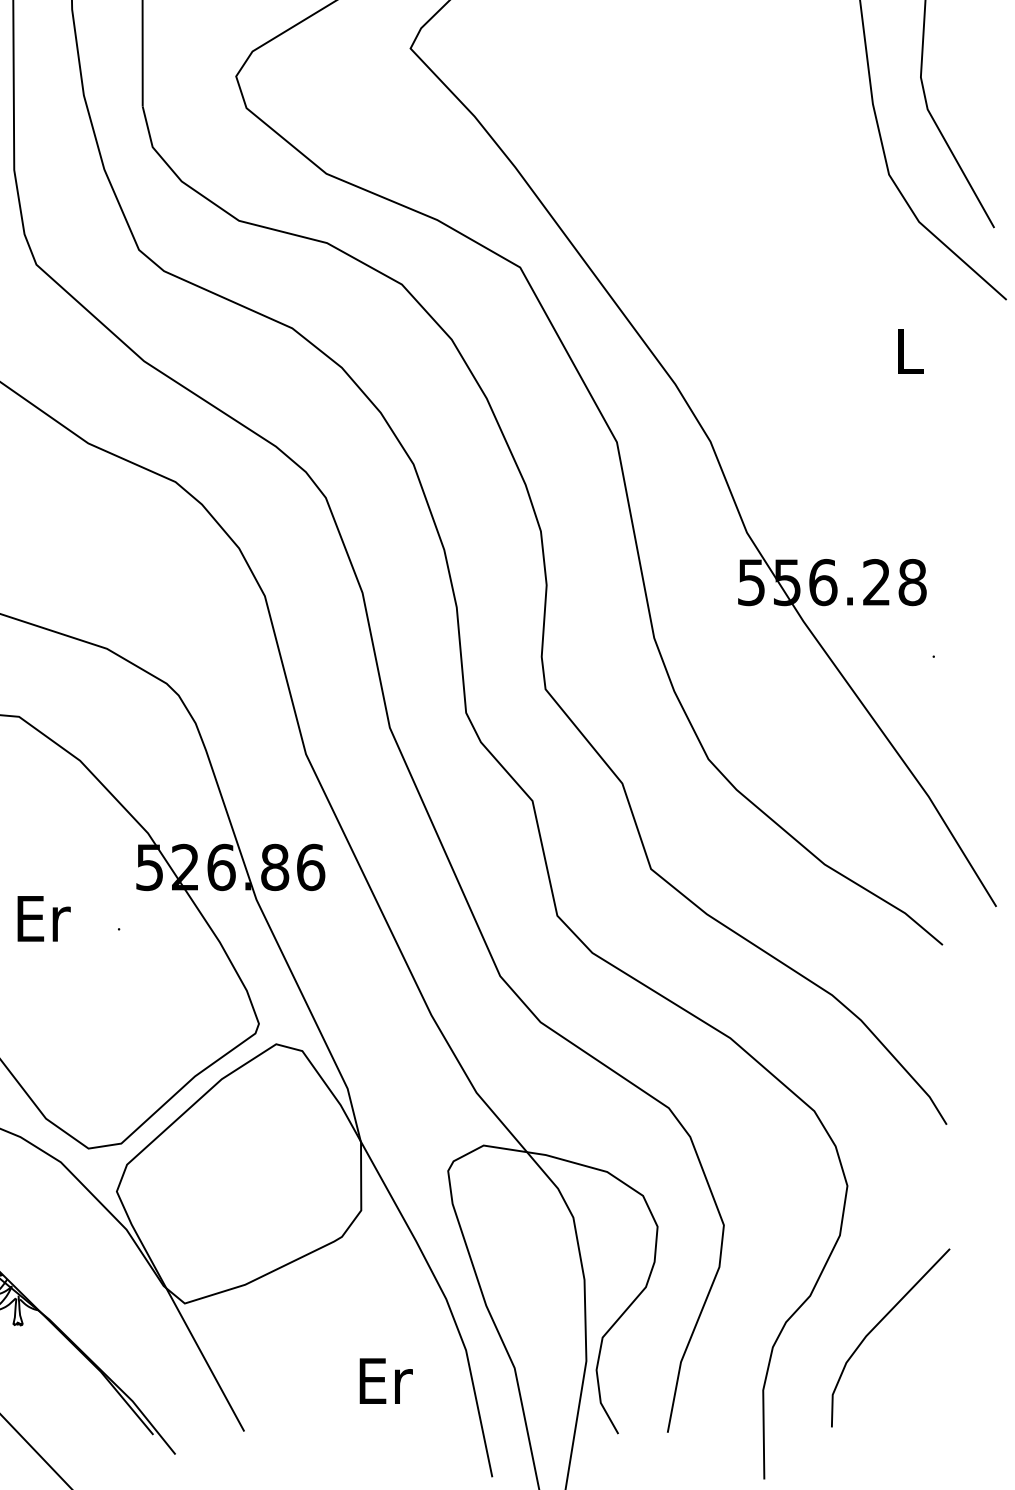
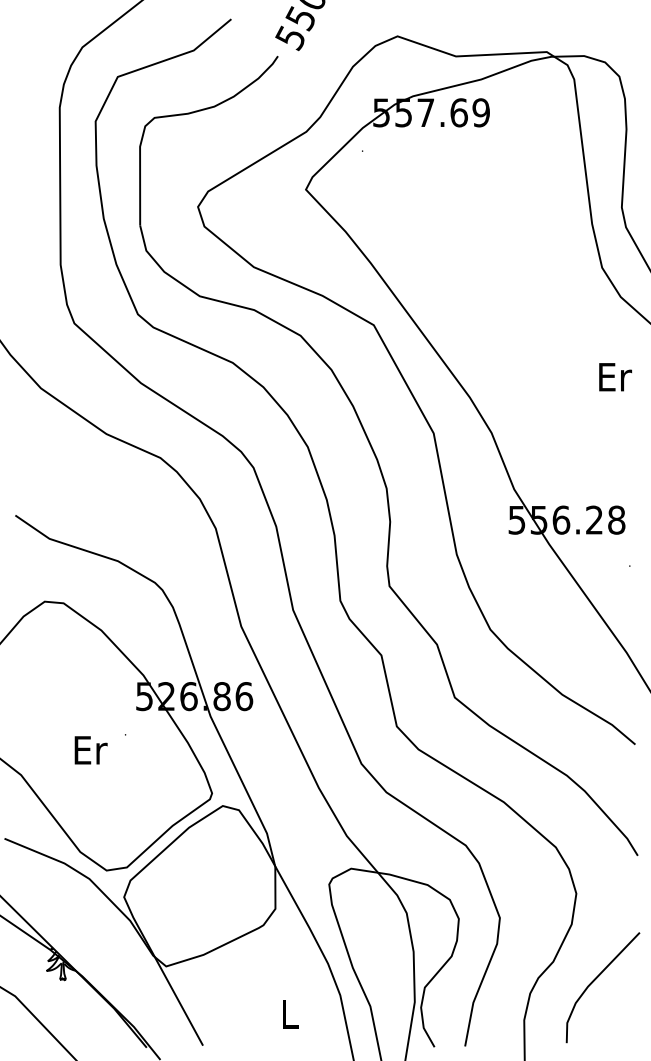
text: (910, 351) -> (615, 377), L -> Er
text: (43, 919) -> (90, 750), moved
text: (385, 1381) -> (290, 1014), Er -> L

